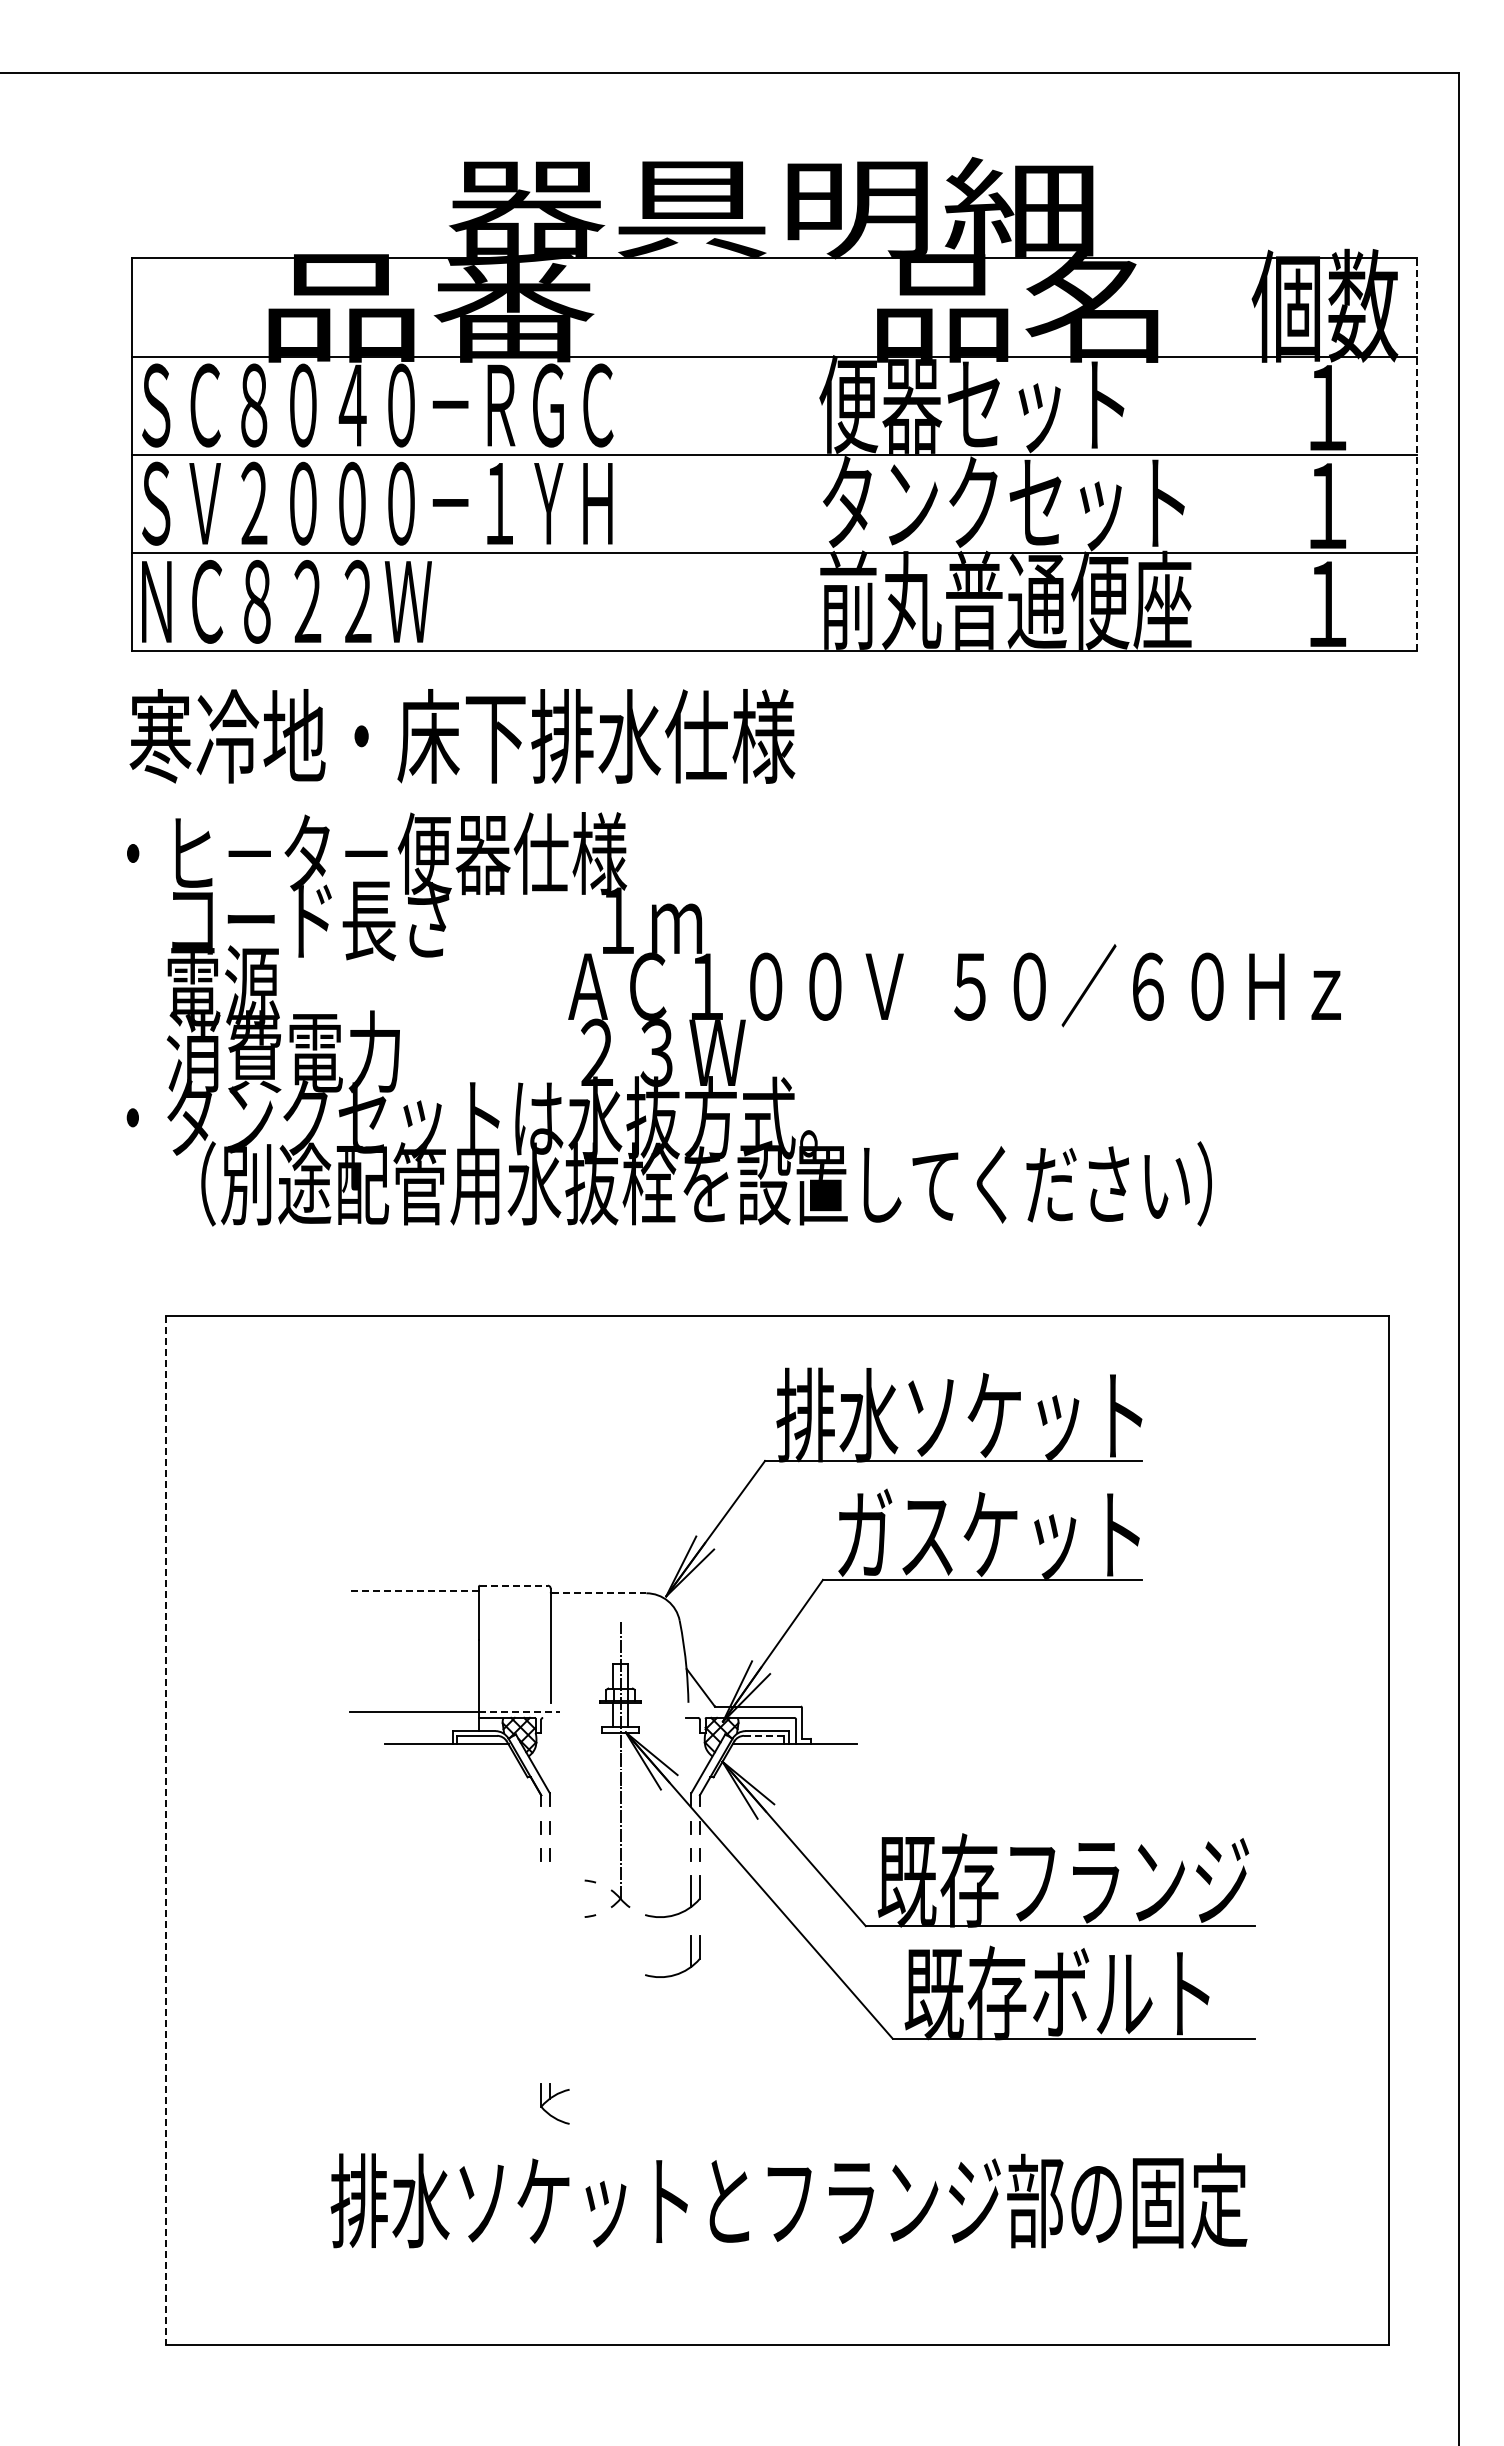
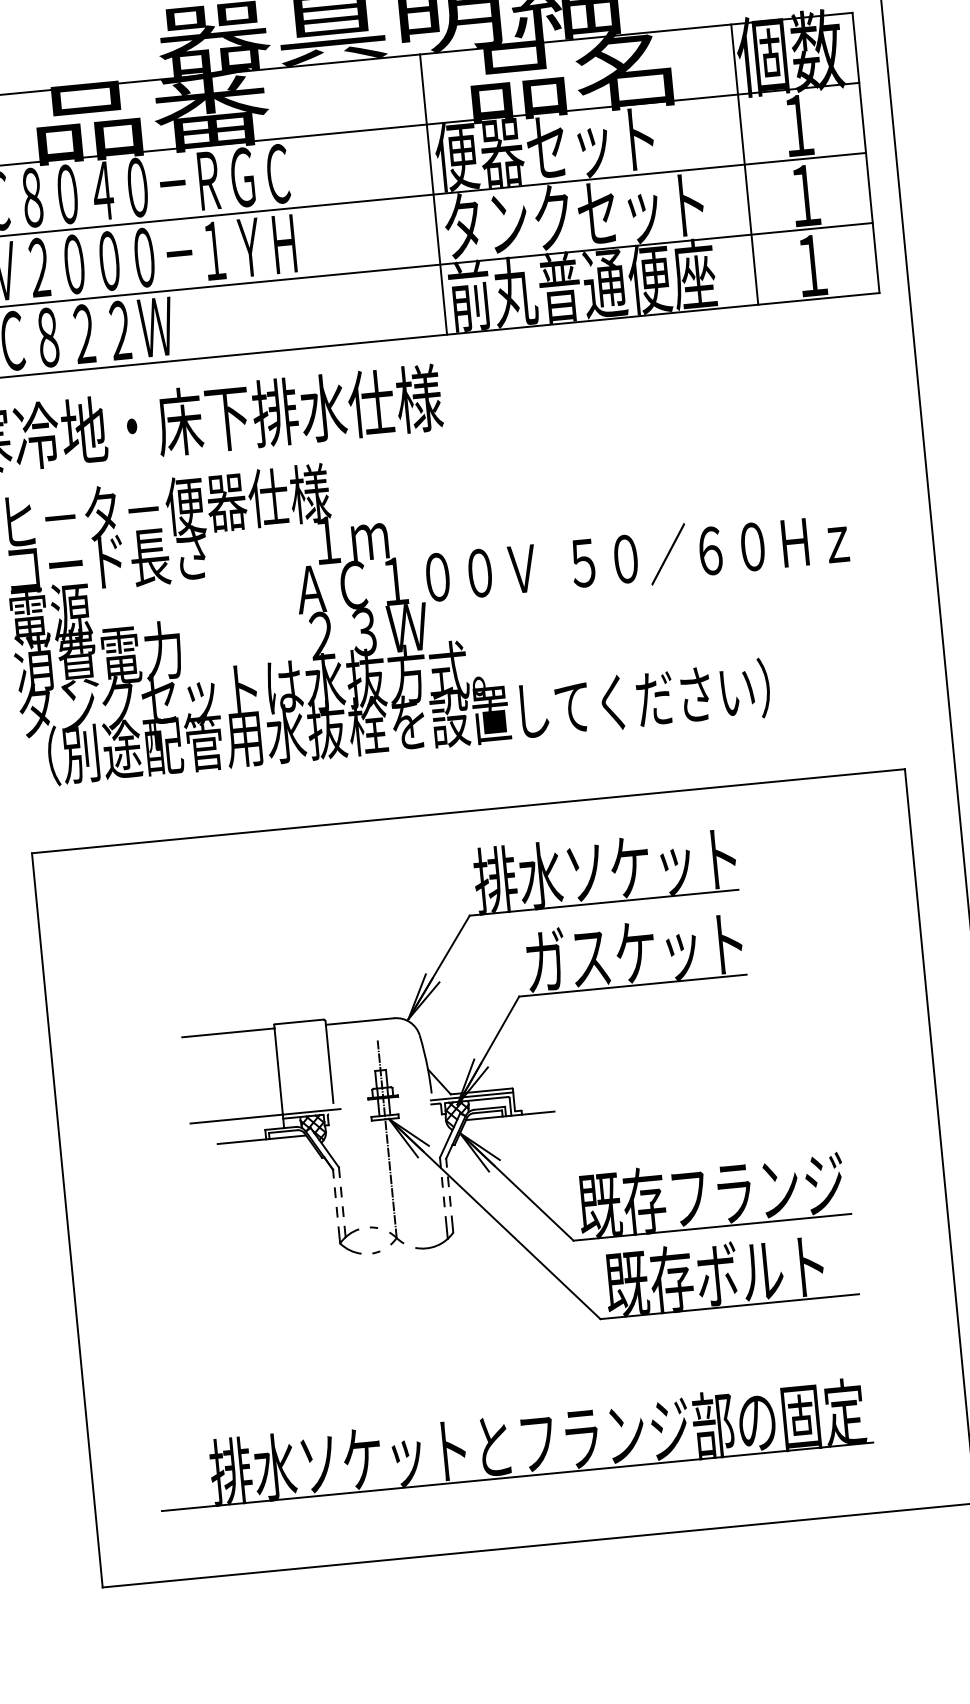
line: (811, 454) -> (433, 194), added
line: (1247, 454) -> (744, 164), added
line: (1417, 454) -> (866, 152), dashed -> solid
line: (513, 1585) -> (298, 1021), dashed -> solid
line: (414, 1591) -> (228, 1032), dashed -> solid
line: (599, 1593) -> (360, 1021), dashed -> solid
line: (519, 1712) -> (311, 1112), dashed -> solid
line: (743, 1712) -> (471, 1096), added
line: (763, 1735) -> (487, 1111), dashed -> solid
line: (165, 1830) -> (67, 1220), dashed -> solid
part: (678, 1972) -> (443, 1286), removed
part: (554, 2103) -> (349, 1240), moved
line: (756, 2246) -> (517, 1476), added

